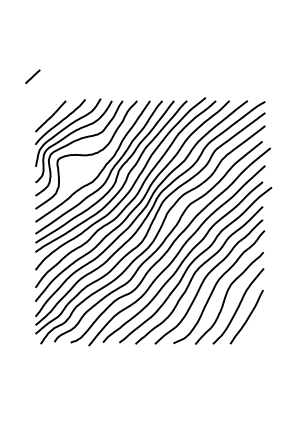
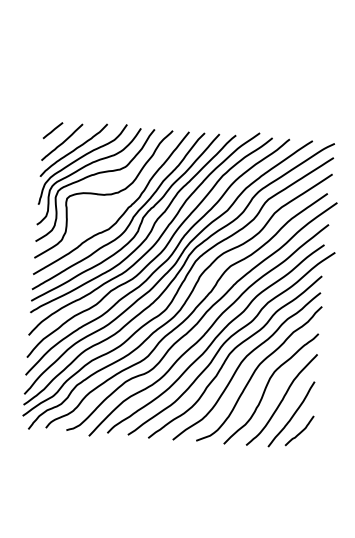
line: (32, 76) -> (52, 130), moved
curve: (255, 329) -> (301, 430), added

